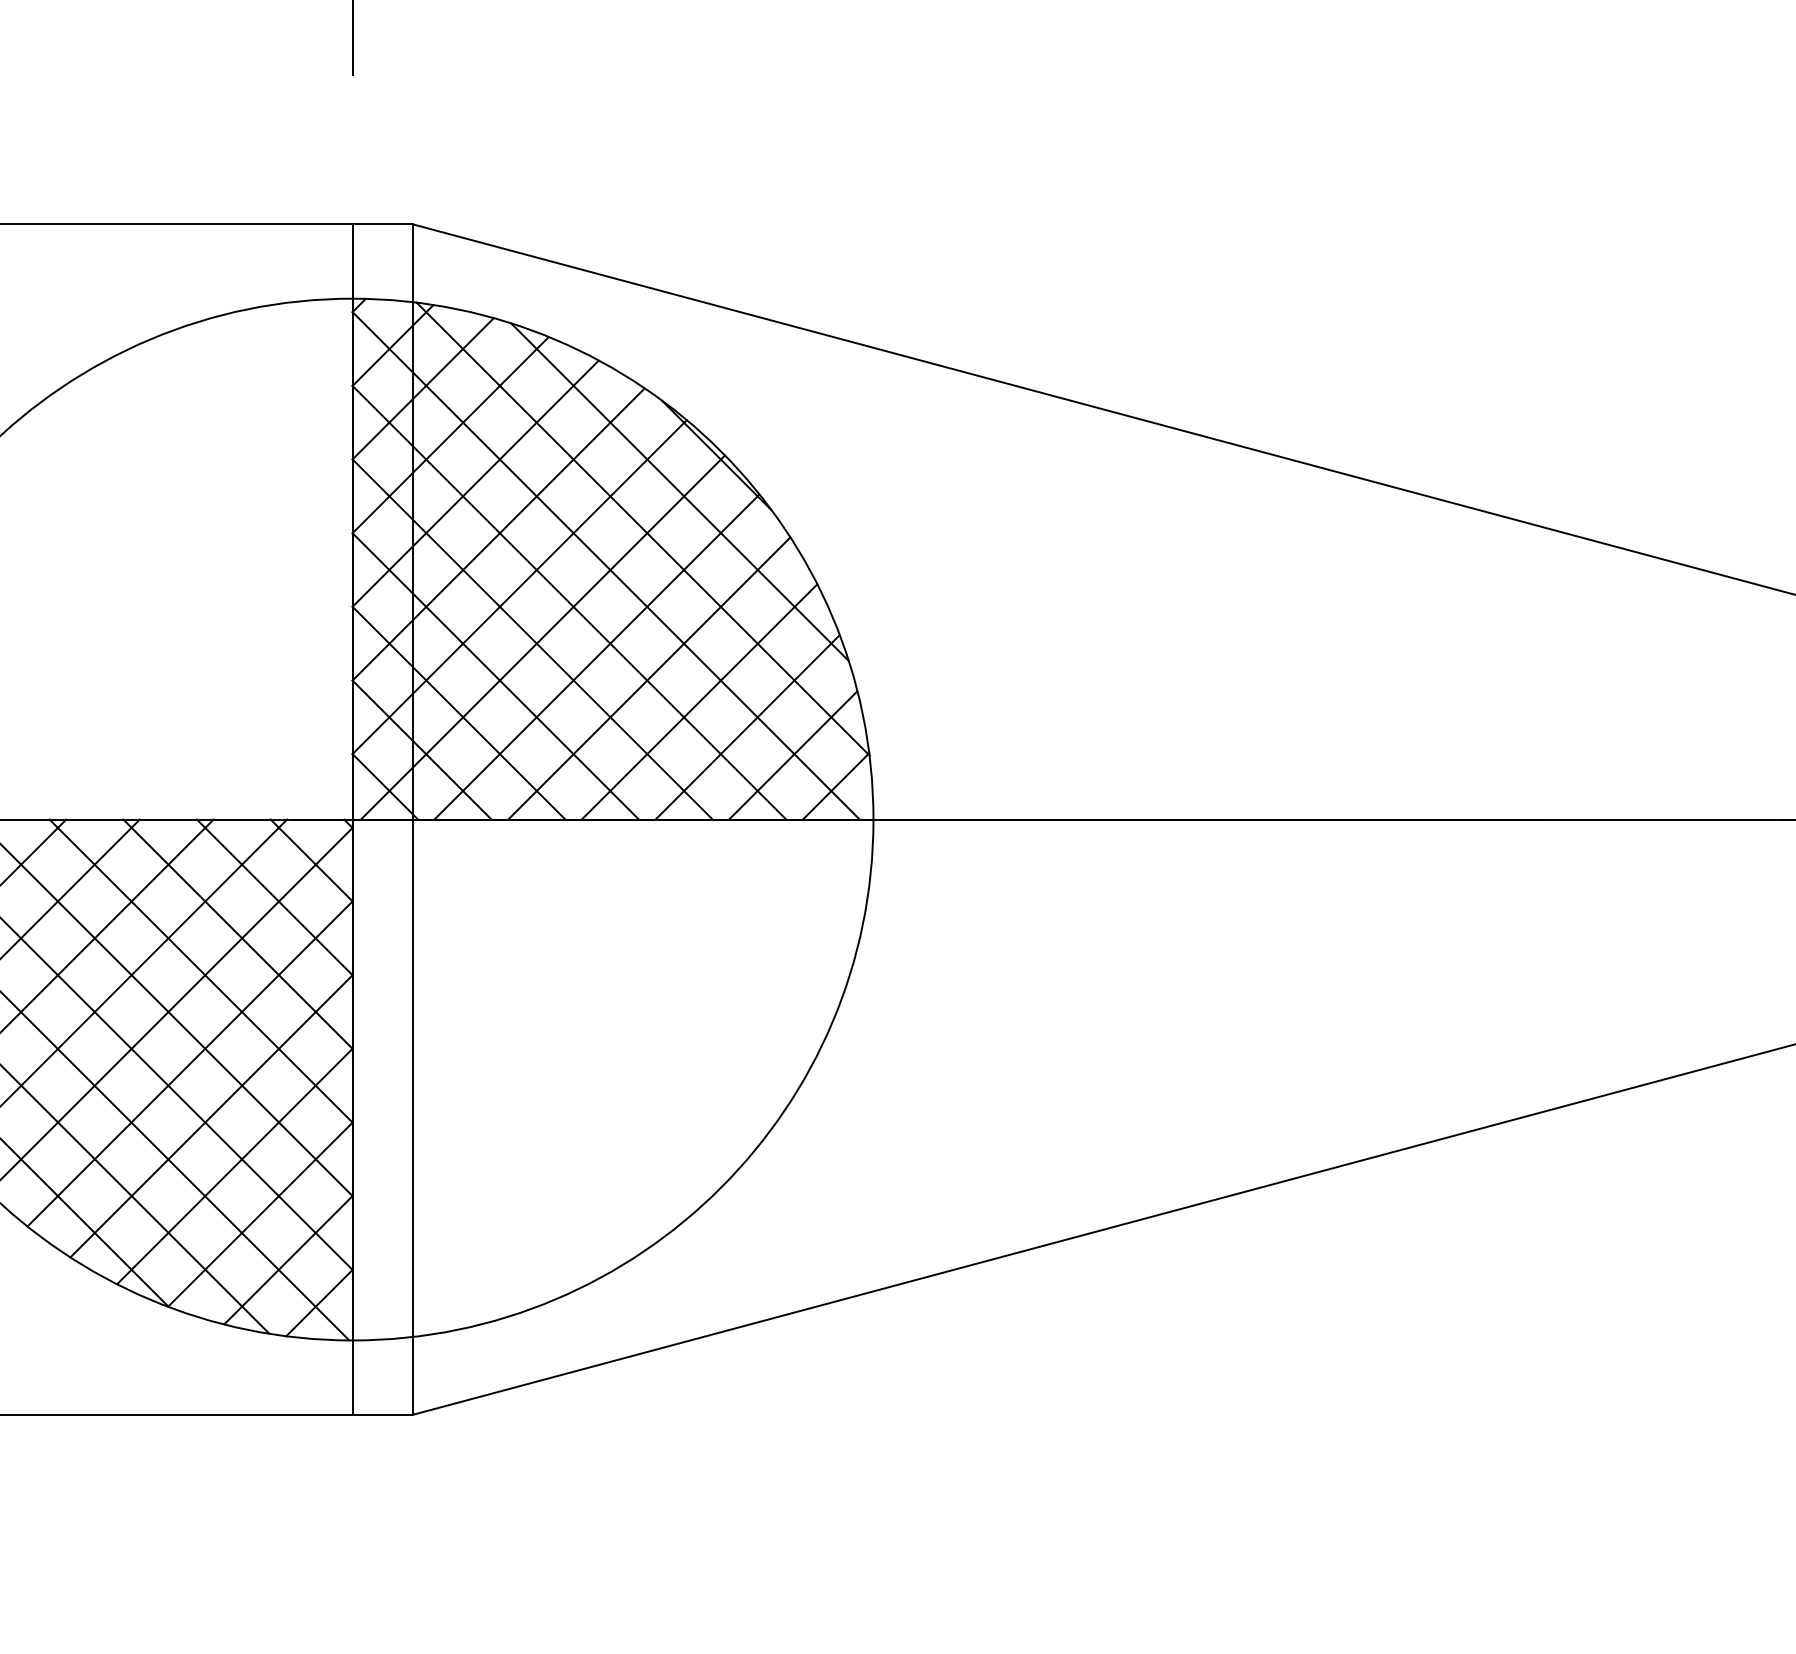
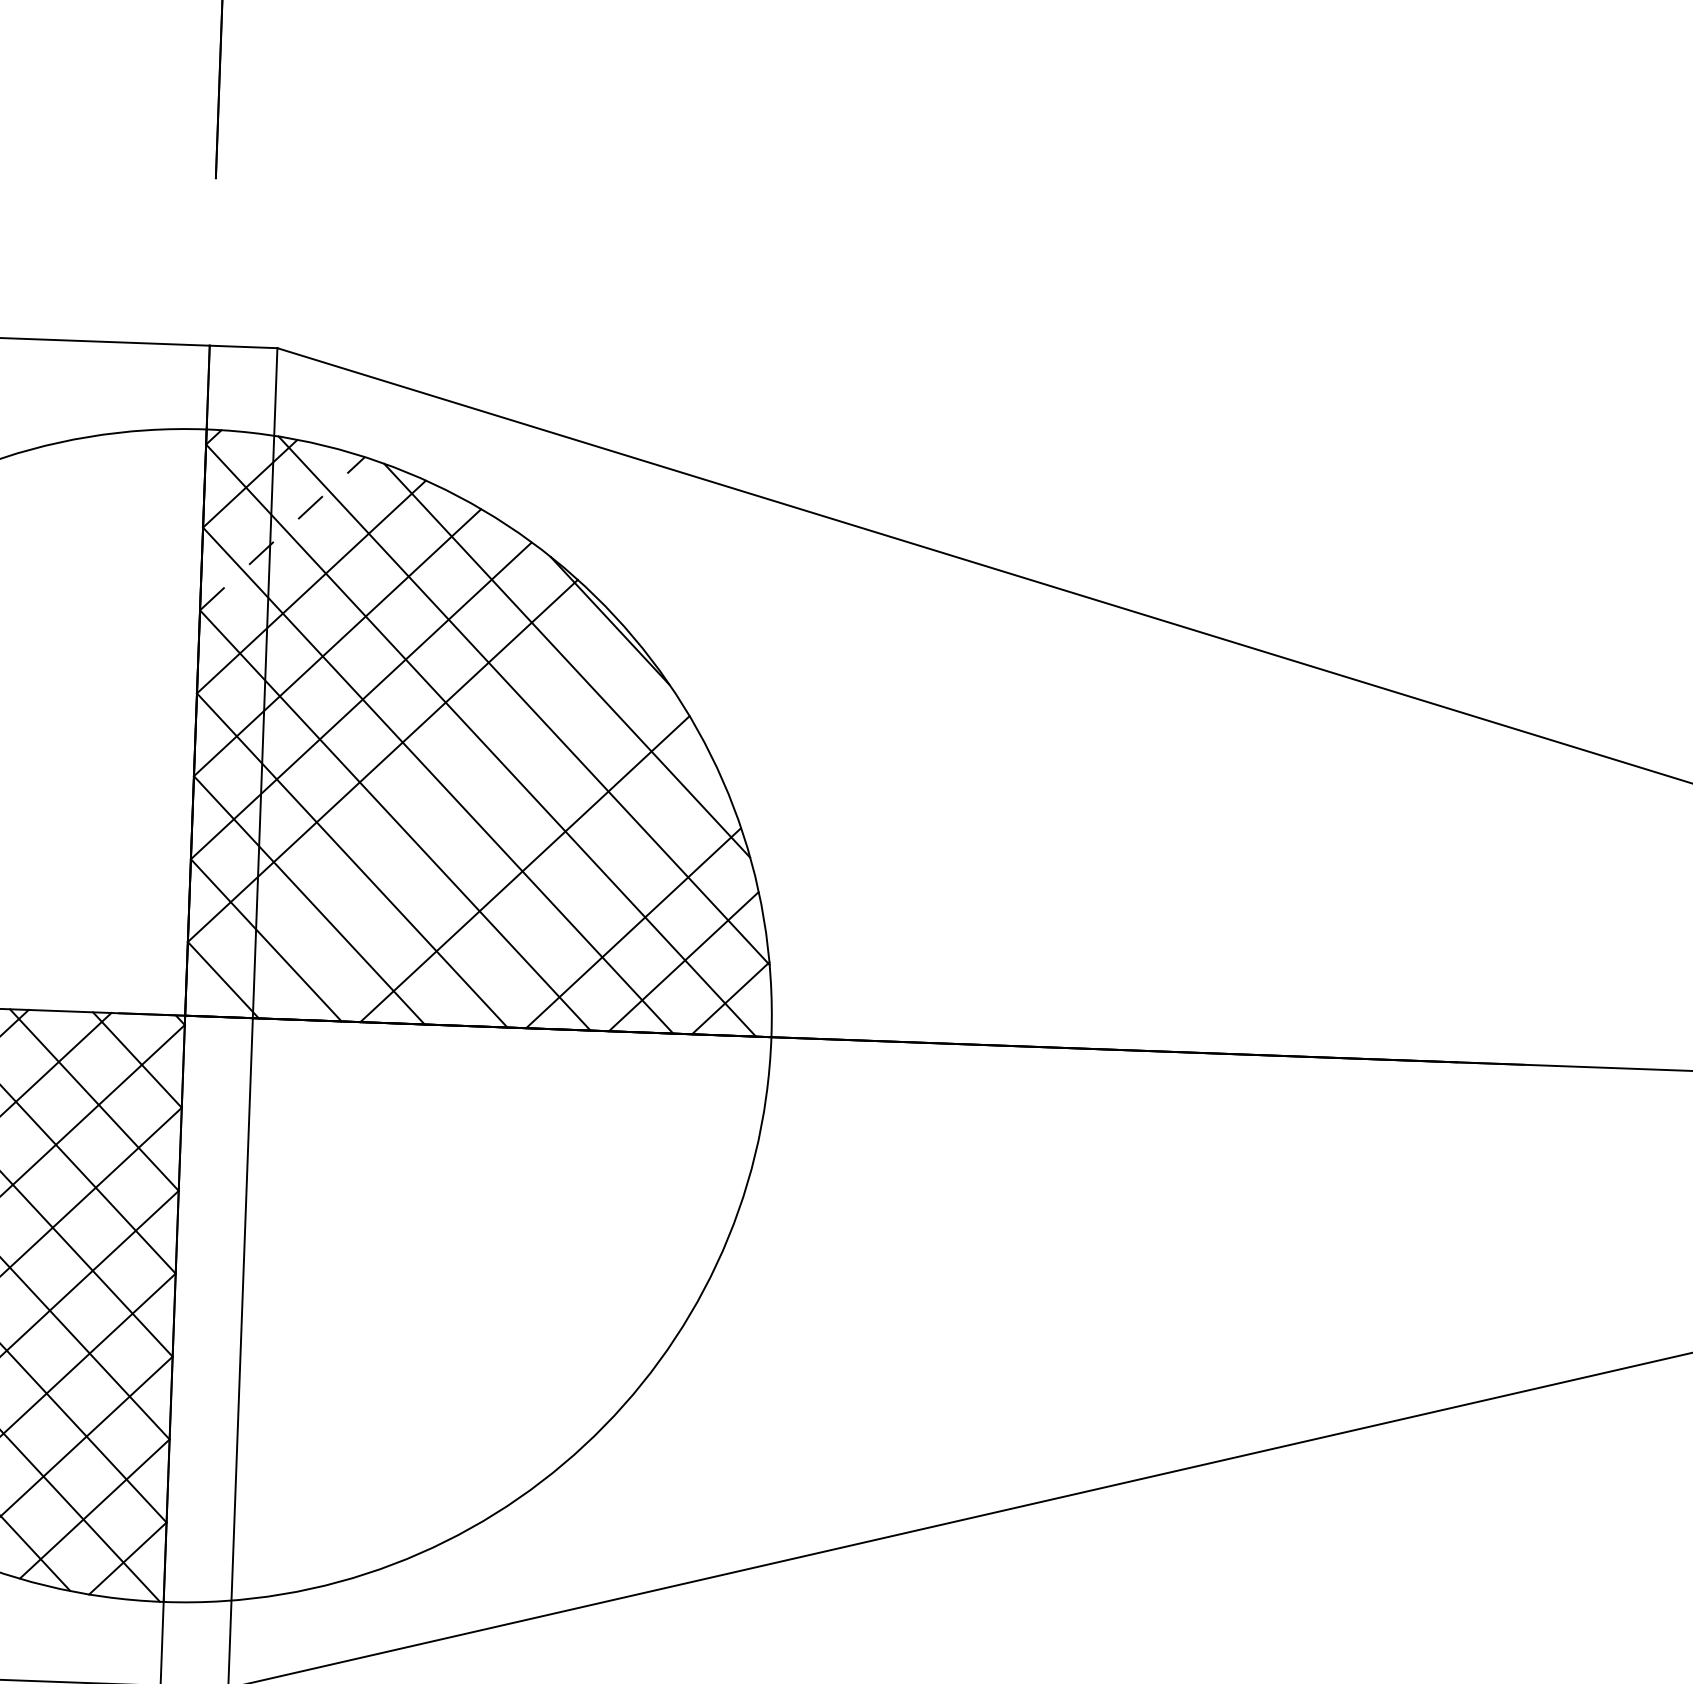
line: (423, 388) -> (282, 533), solid -> dashed
line: (542, 637) -> (406, 818), removed
line: (596, 656) -> (466, 842), removed
line: (699, 701) -> (580, 897), removed

